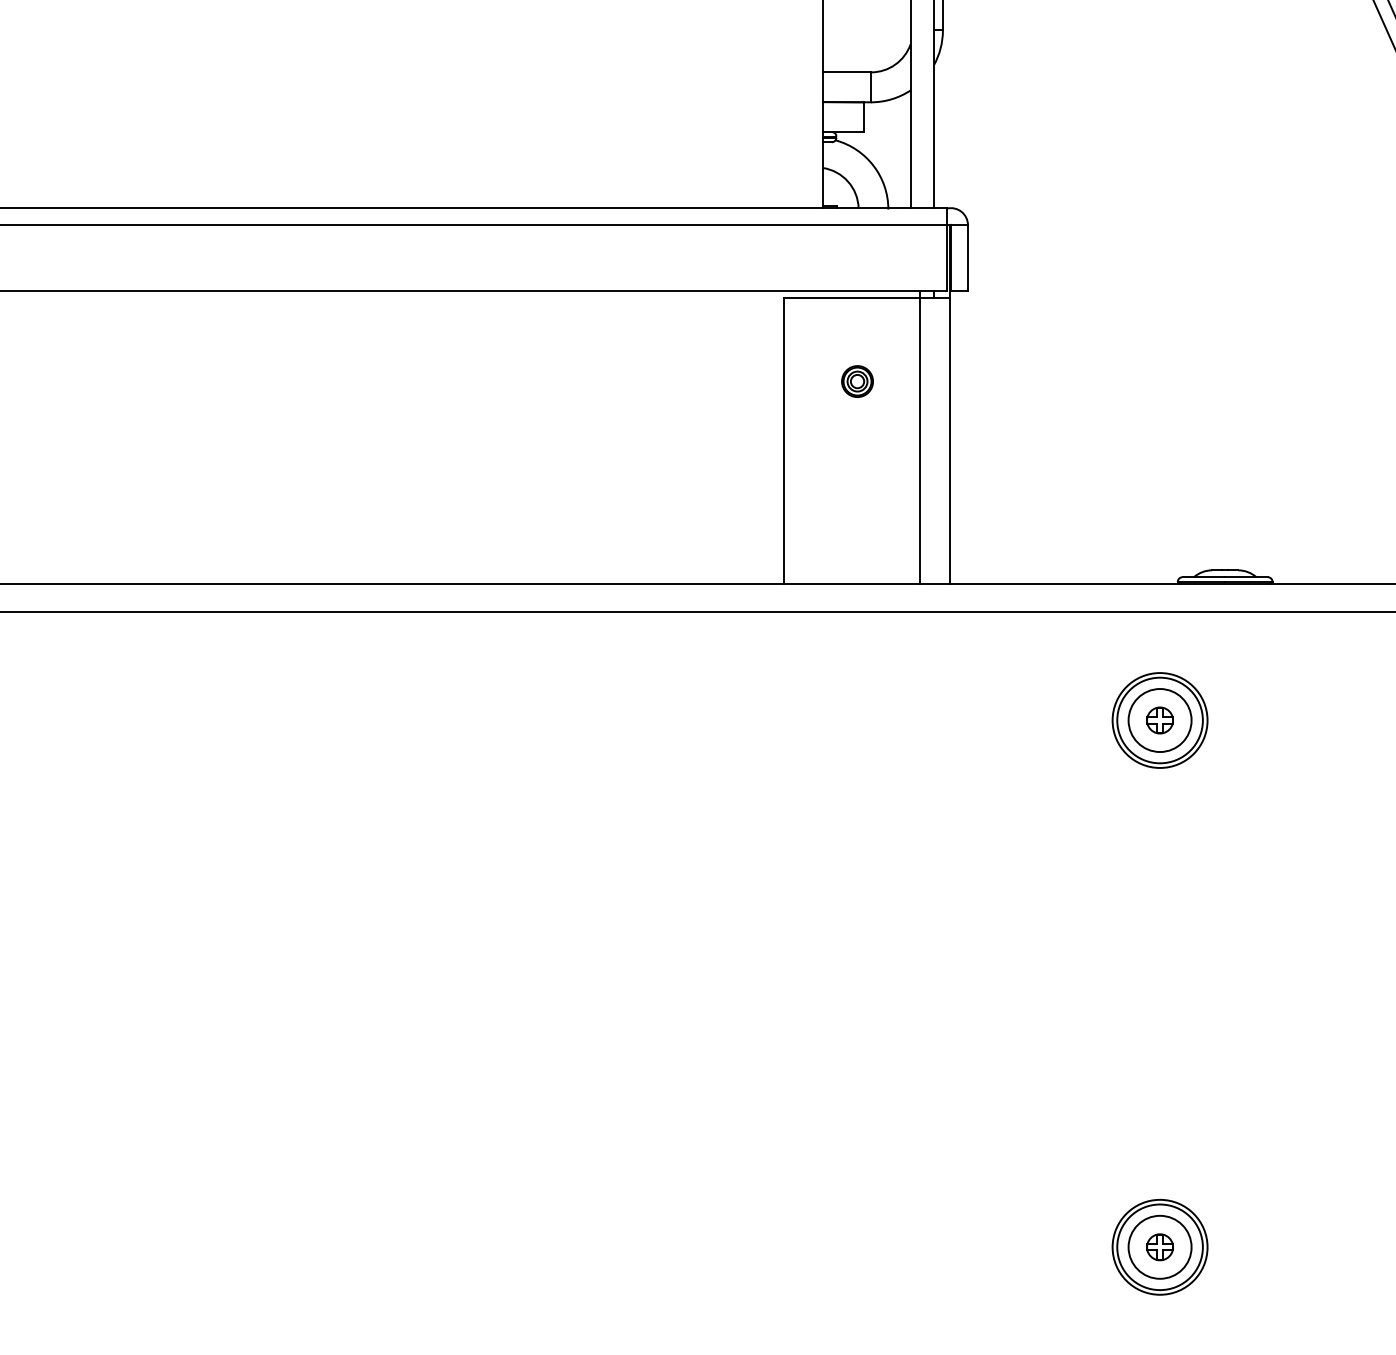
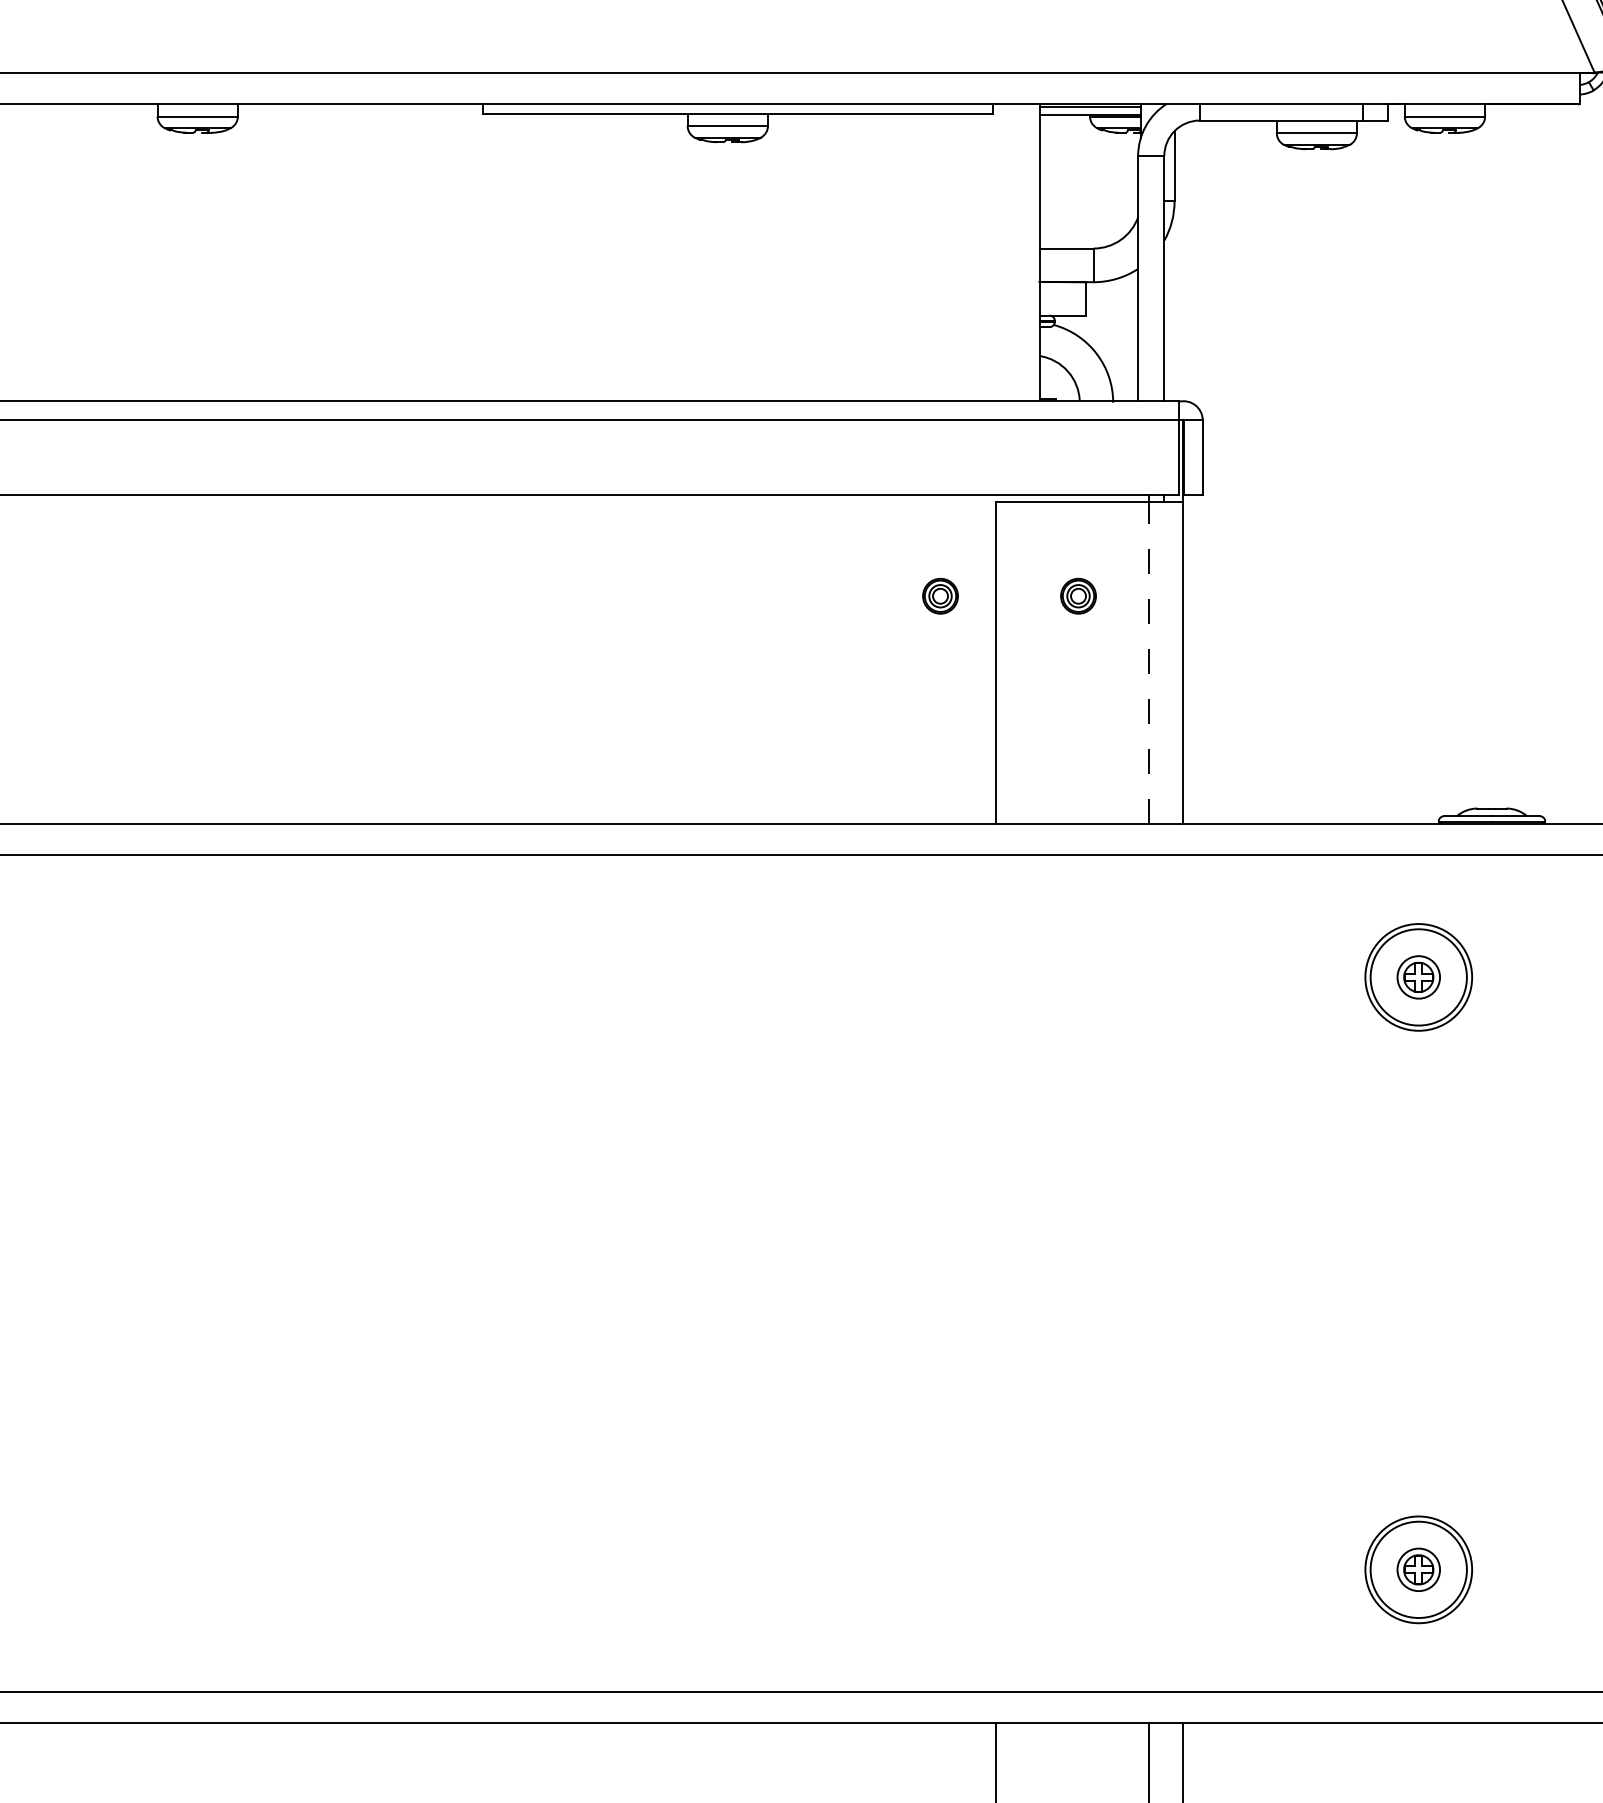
part: (734, 380) -> (940, 595), added
line: (919, 441) -> (1148, 663), solid -> dashed
circle: (1159, 720) -> (1418, 977), size x0.6
circle: (1159, 1246) -> (1418, 1569), size x0.6

